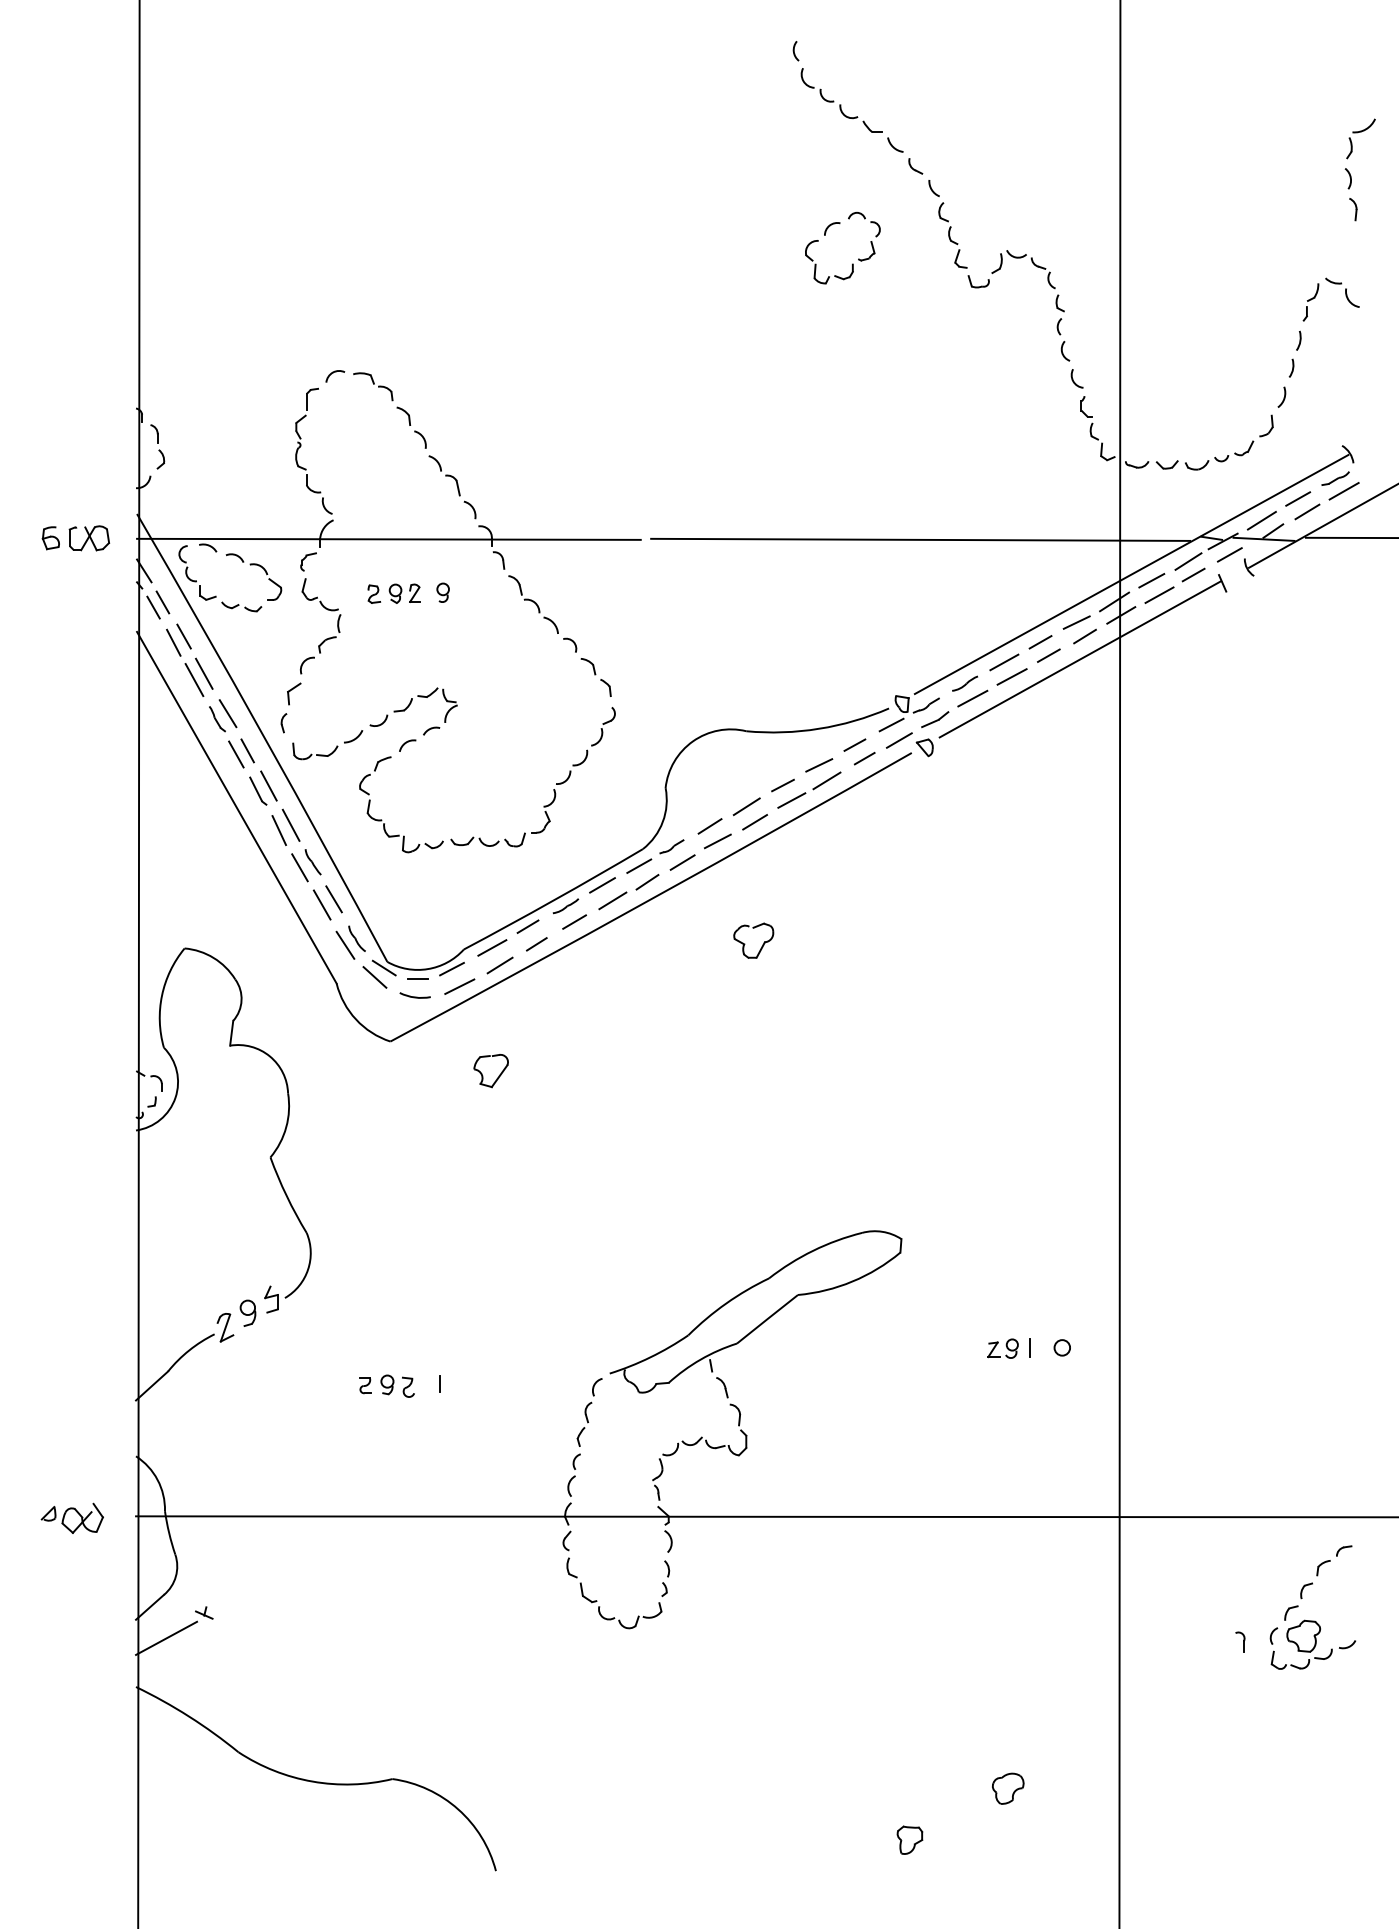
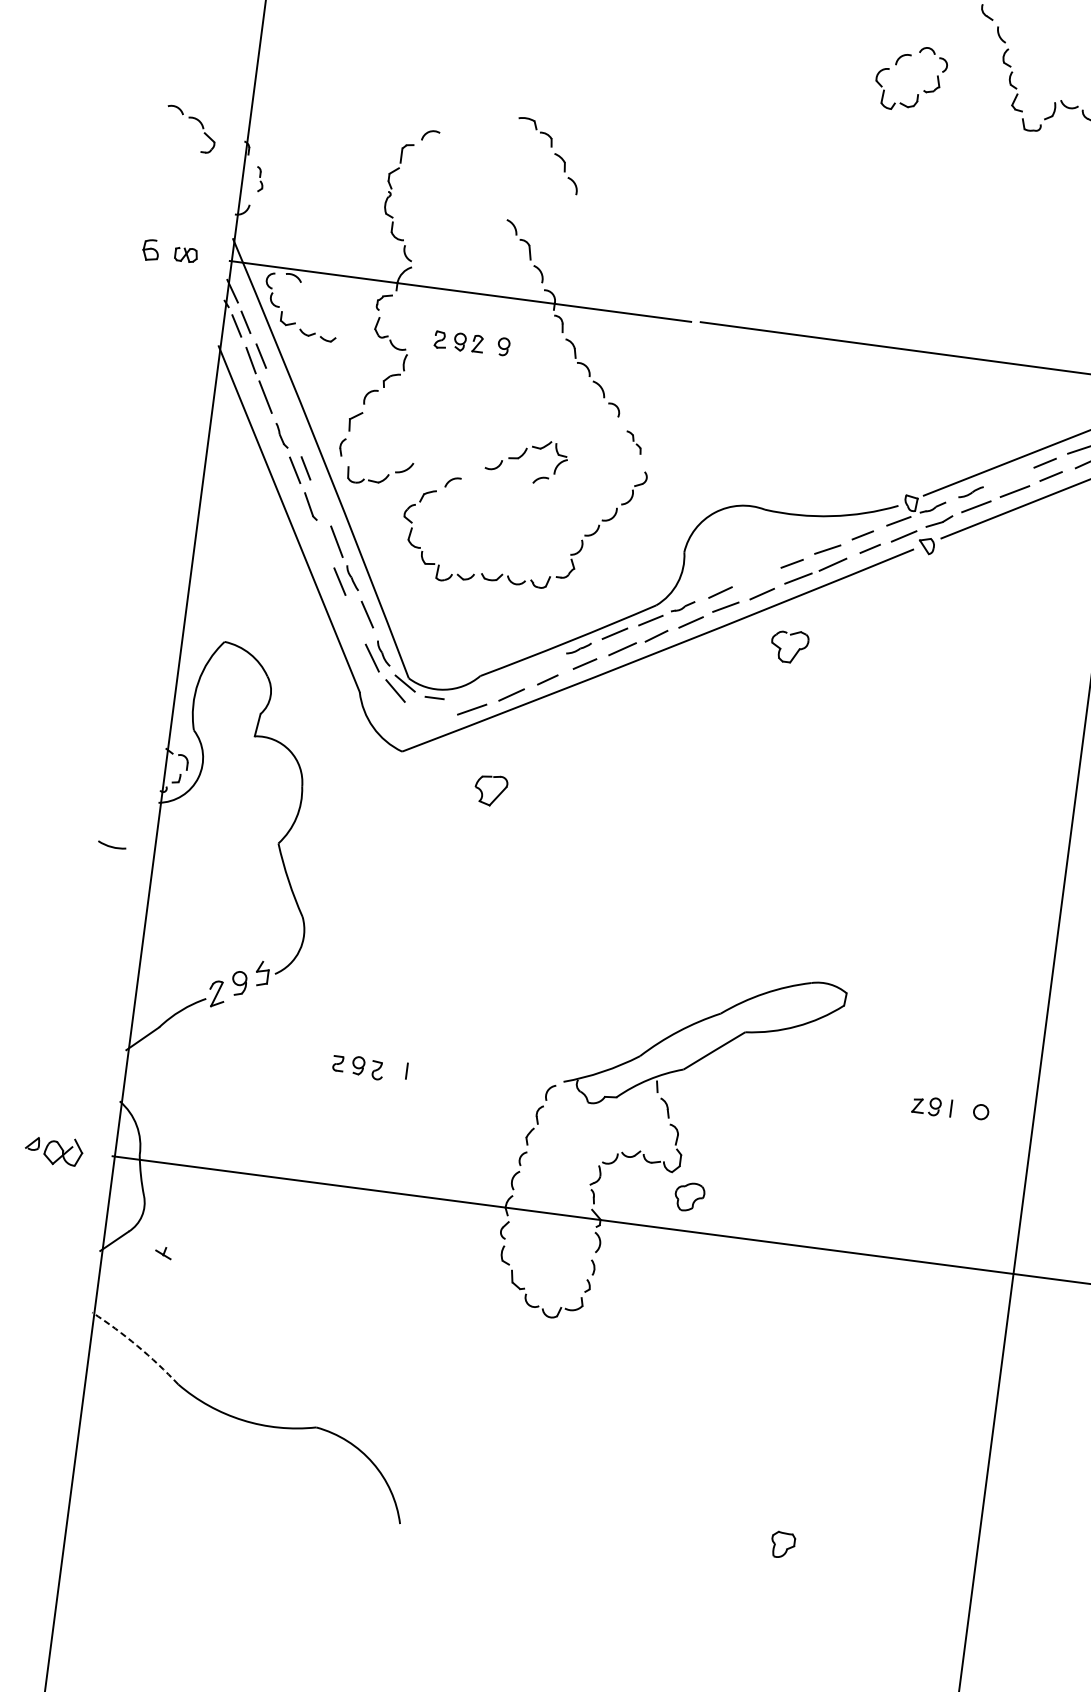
part: (396, 408) -> (554, 154), moved
part: (157, 446) -> (259, 178), size x0.6
part: (89, 538) -> (186, 255), size x0.6
part: (253, 565) -> (191, 118), moved
line: (1004, 662) -> (1009, 477), removed
line: (204, 673) -> (275, 392), removed
part: (595, 677) -> (633, 442), size x0.6
part: (409, 706) -> (523, 455), moved
line: (227, 713) -> (291, 431), removed
line: (268, 785) -> (320, 502), removed
line: (746, 806) -> (756, 578), removed
line: (279, 830) -> (325, 545), removed
line: (321, 904) -> (355, 617), removed
line: (527, 926) -> (541, 662), removed
part: (745, 944) -> (781, 649), moved
line: (492, 947) -> (506, 677), removed
line: (451, 968) -> (466, 691), removed
arc: (414, 996) -> (111, 846), moved
line: (166, 1637) -> (126, 1270), removed
arc: (189, 1716) -> (137, 1345), solid -> dashed
part: (1008, 1788) -> (689, 1196), moved

